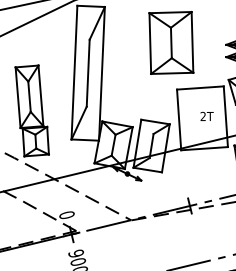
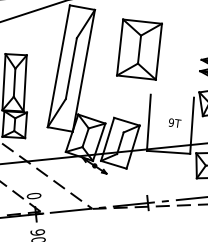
part: (171, 42) -> (139, 49), moved
line: (200, 87) -> (172, 95), removed
text: (202, 116) -> (170, 122), 2T -> 9T

